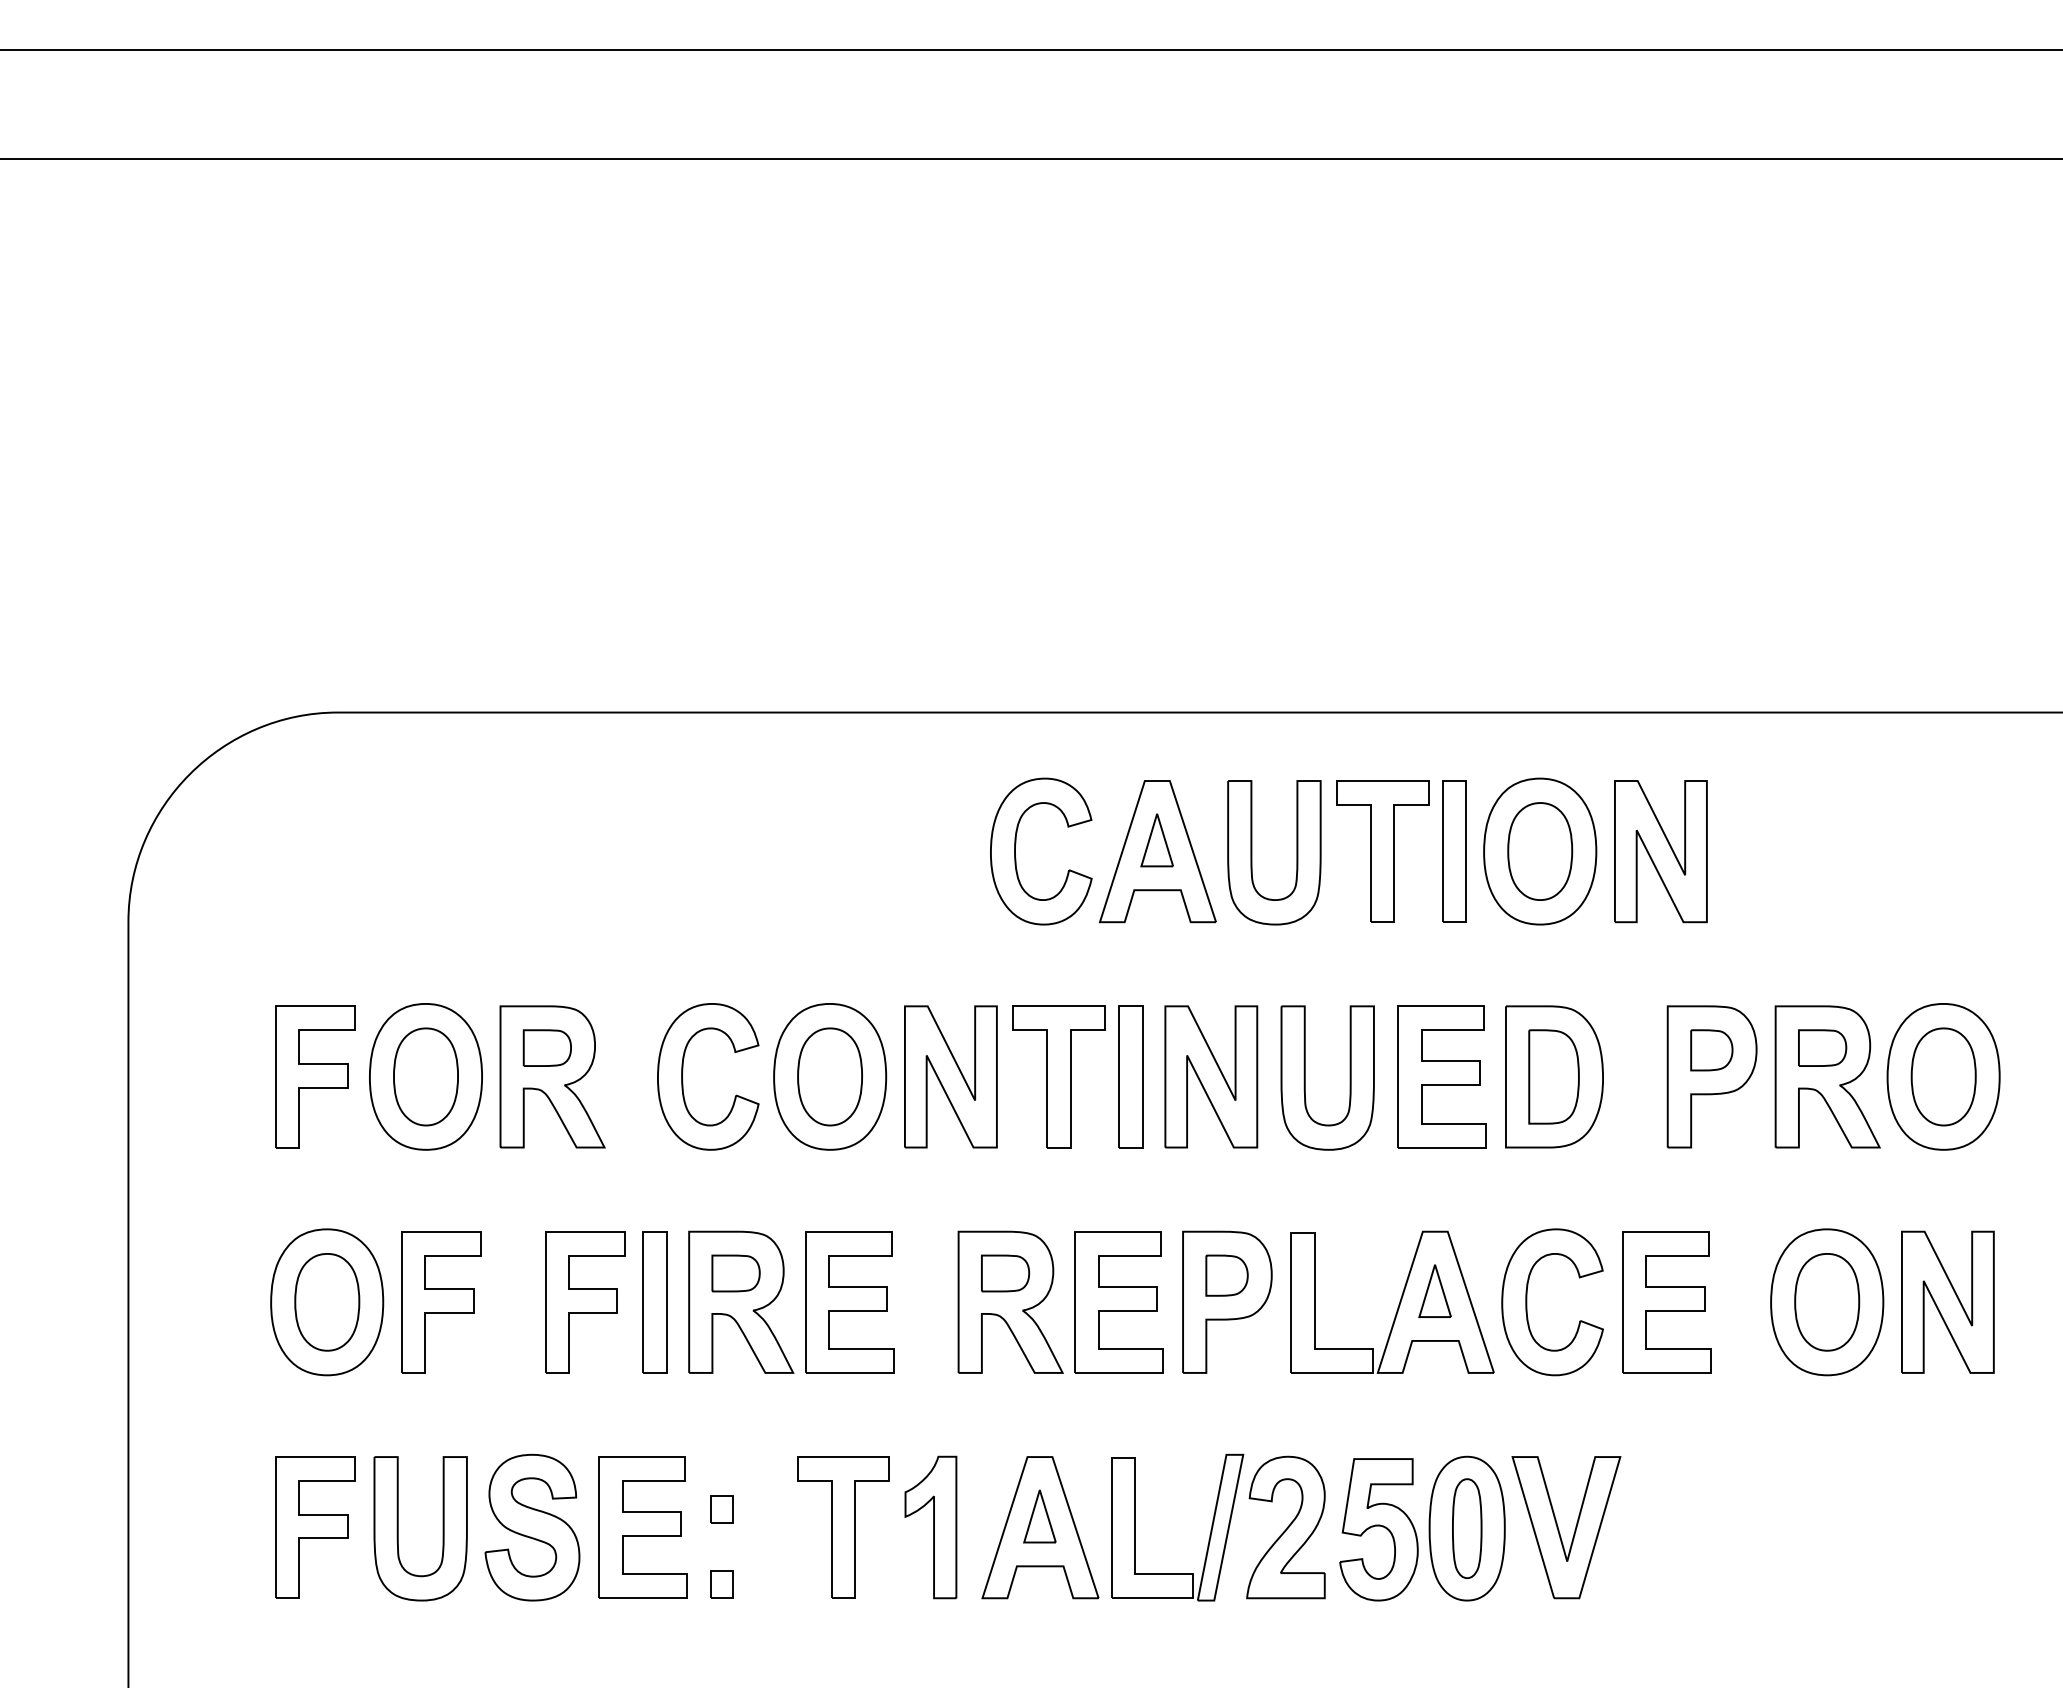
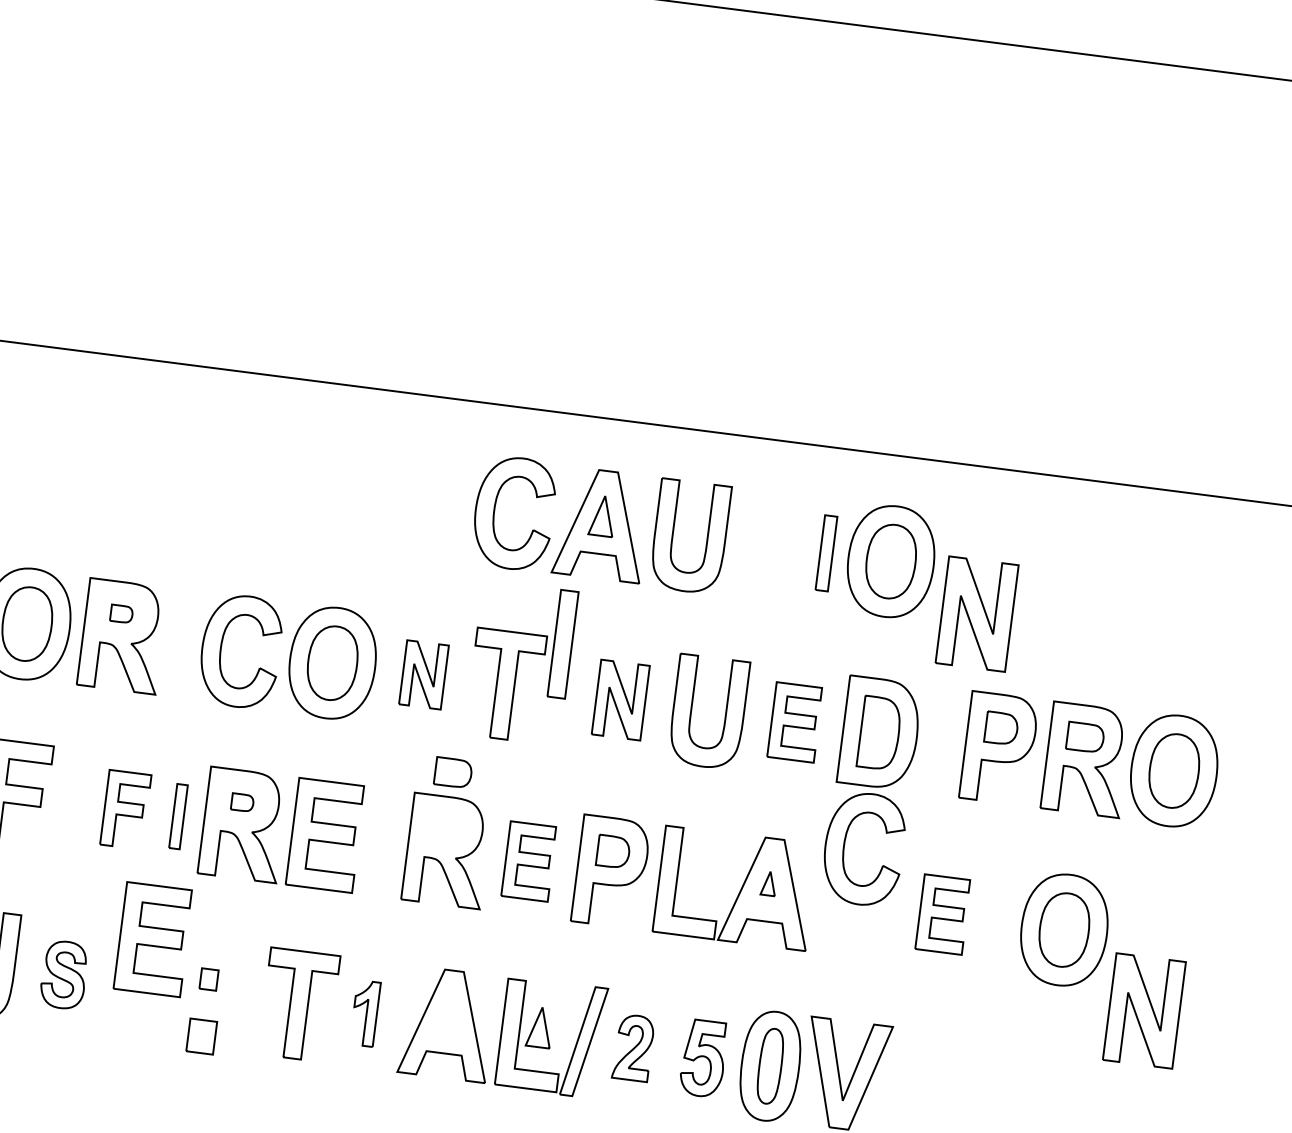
part: (1382, 851) -> (771, 546), removed
part: (1454, 851) -> (826, 553), size x0.7
part: (1660, 851) -> (976, 614), moved
part: (546, 1047) -> (121, 613), size x0.6
part: (950, 1076) -> (423, 674), size x0.6
part: (1130, 1076) -> (562, 643), moved
part: (1211, 1076) -> (620, 699), size x0.7
part: (1441, 1076) -> (794, 722), size x0.7
part: (735, 1273) -> (242, 802), size x0.6
part: (1005, 1273) -> (453, 772), moved
part: (1434, 1290) -> (768, 883), size x0.6
part: (1947, 1301) -> (1144, 1010), moved
part: (585, 1302) -> (125, 810), size x0.7
part: (654, 1302) -> (178, 816), size x0.6
part: (1118, 1302) -> (528, 861), size x0.7
part: (1527, 1302) -> (844, 846), moved
part: (1666, 1302) -> (942, 914), size x0.7
part: (1039, 1516) -> (539, 1027), moved
part: (532, 1527) -> (64, 974), size x0.6
part: (642, 1527) -> (153, 939), moved
part: (930, 1527) -> (364, 1013), size x0.6
part: (1285, 1527) -> (633, 1047), size x0.6
part: (1378, 1529) -> (703, 1058), size x0.7
part: (721, 1584) -> (201, 1036), size x1.6

